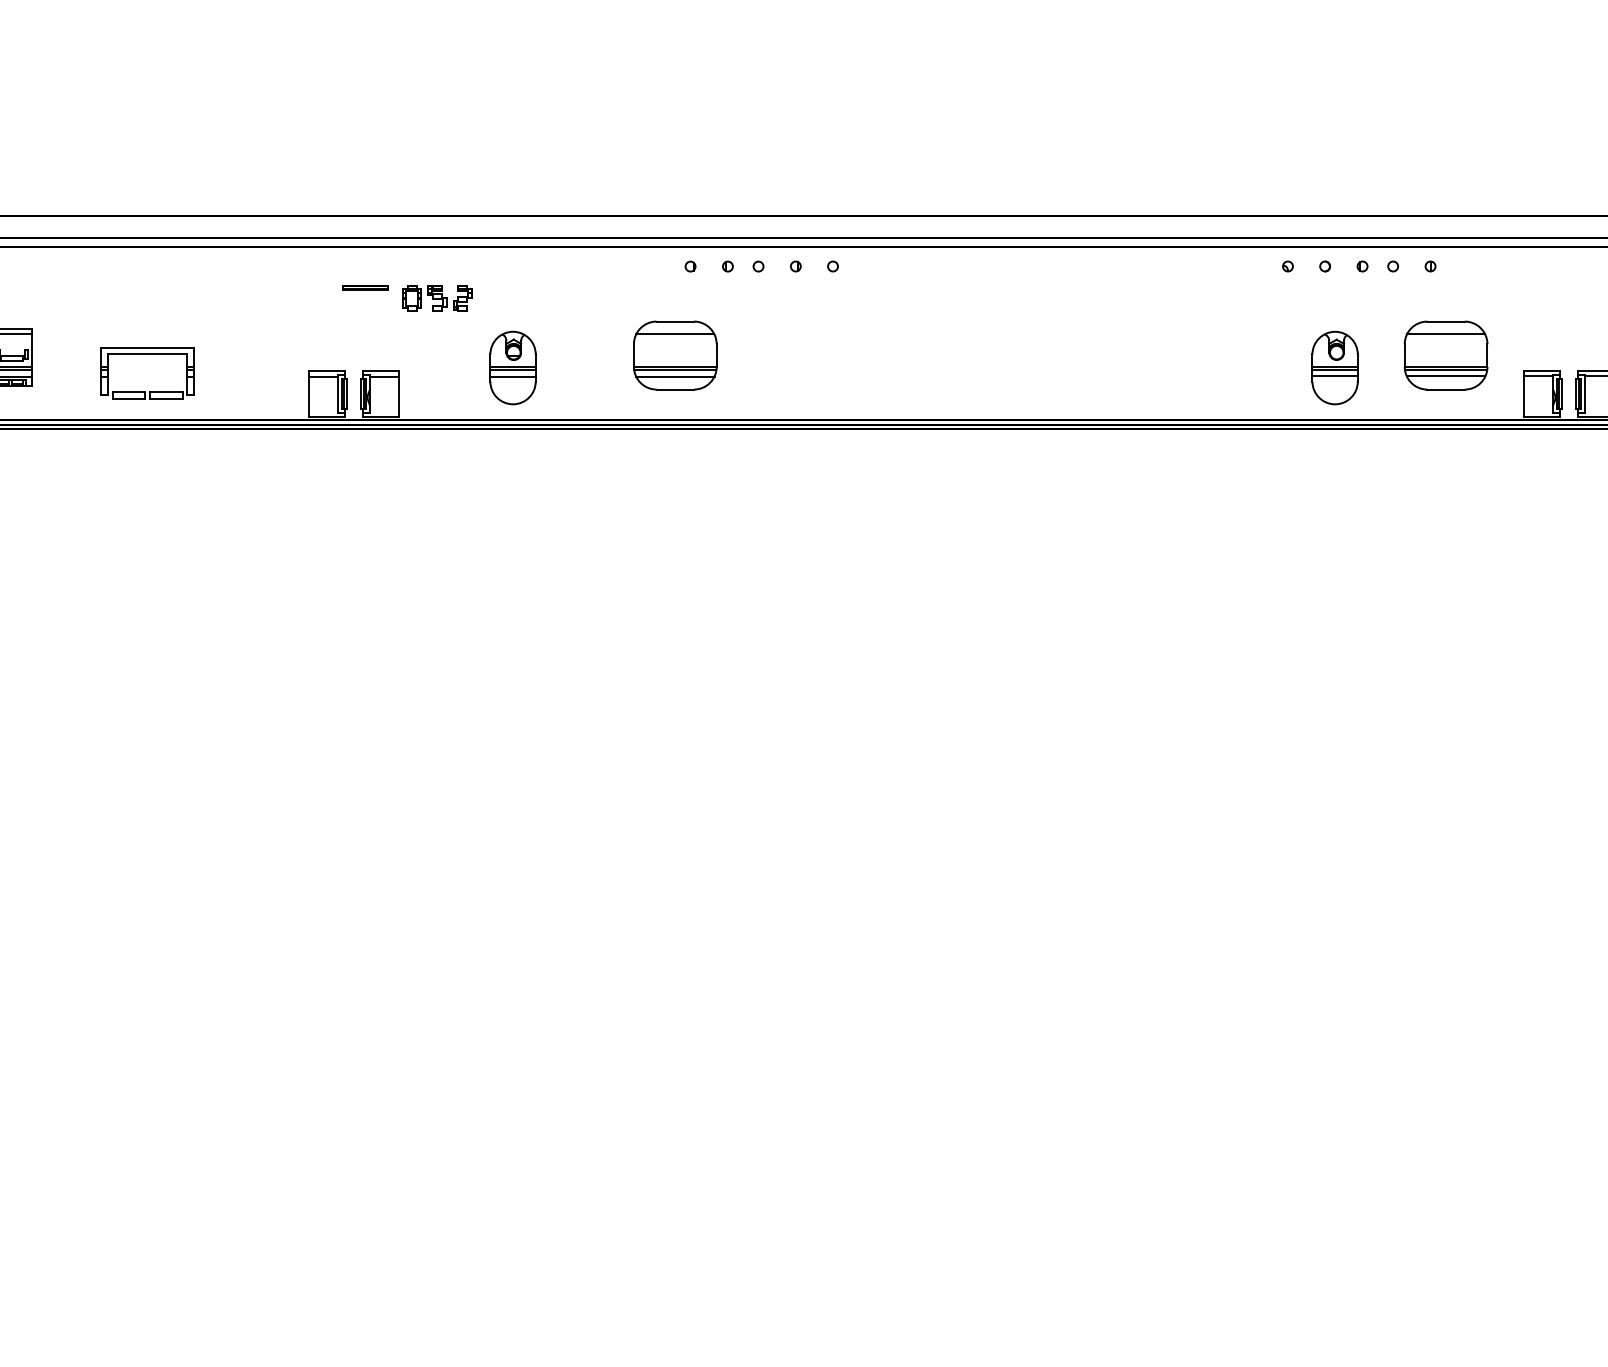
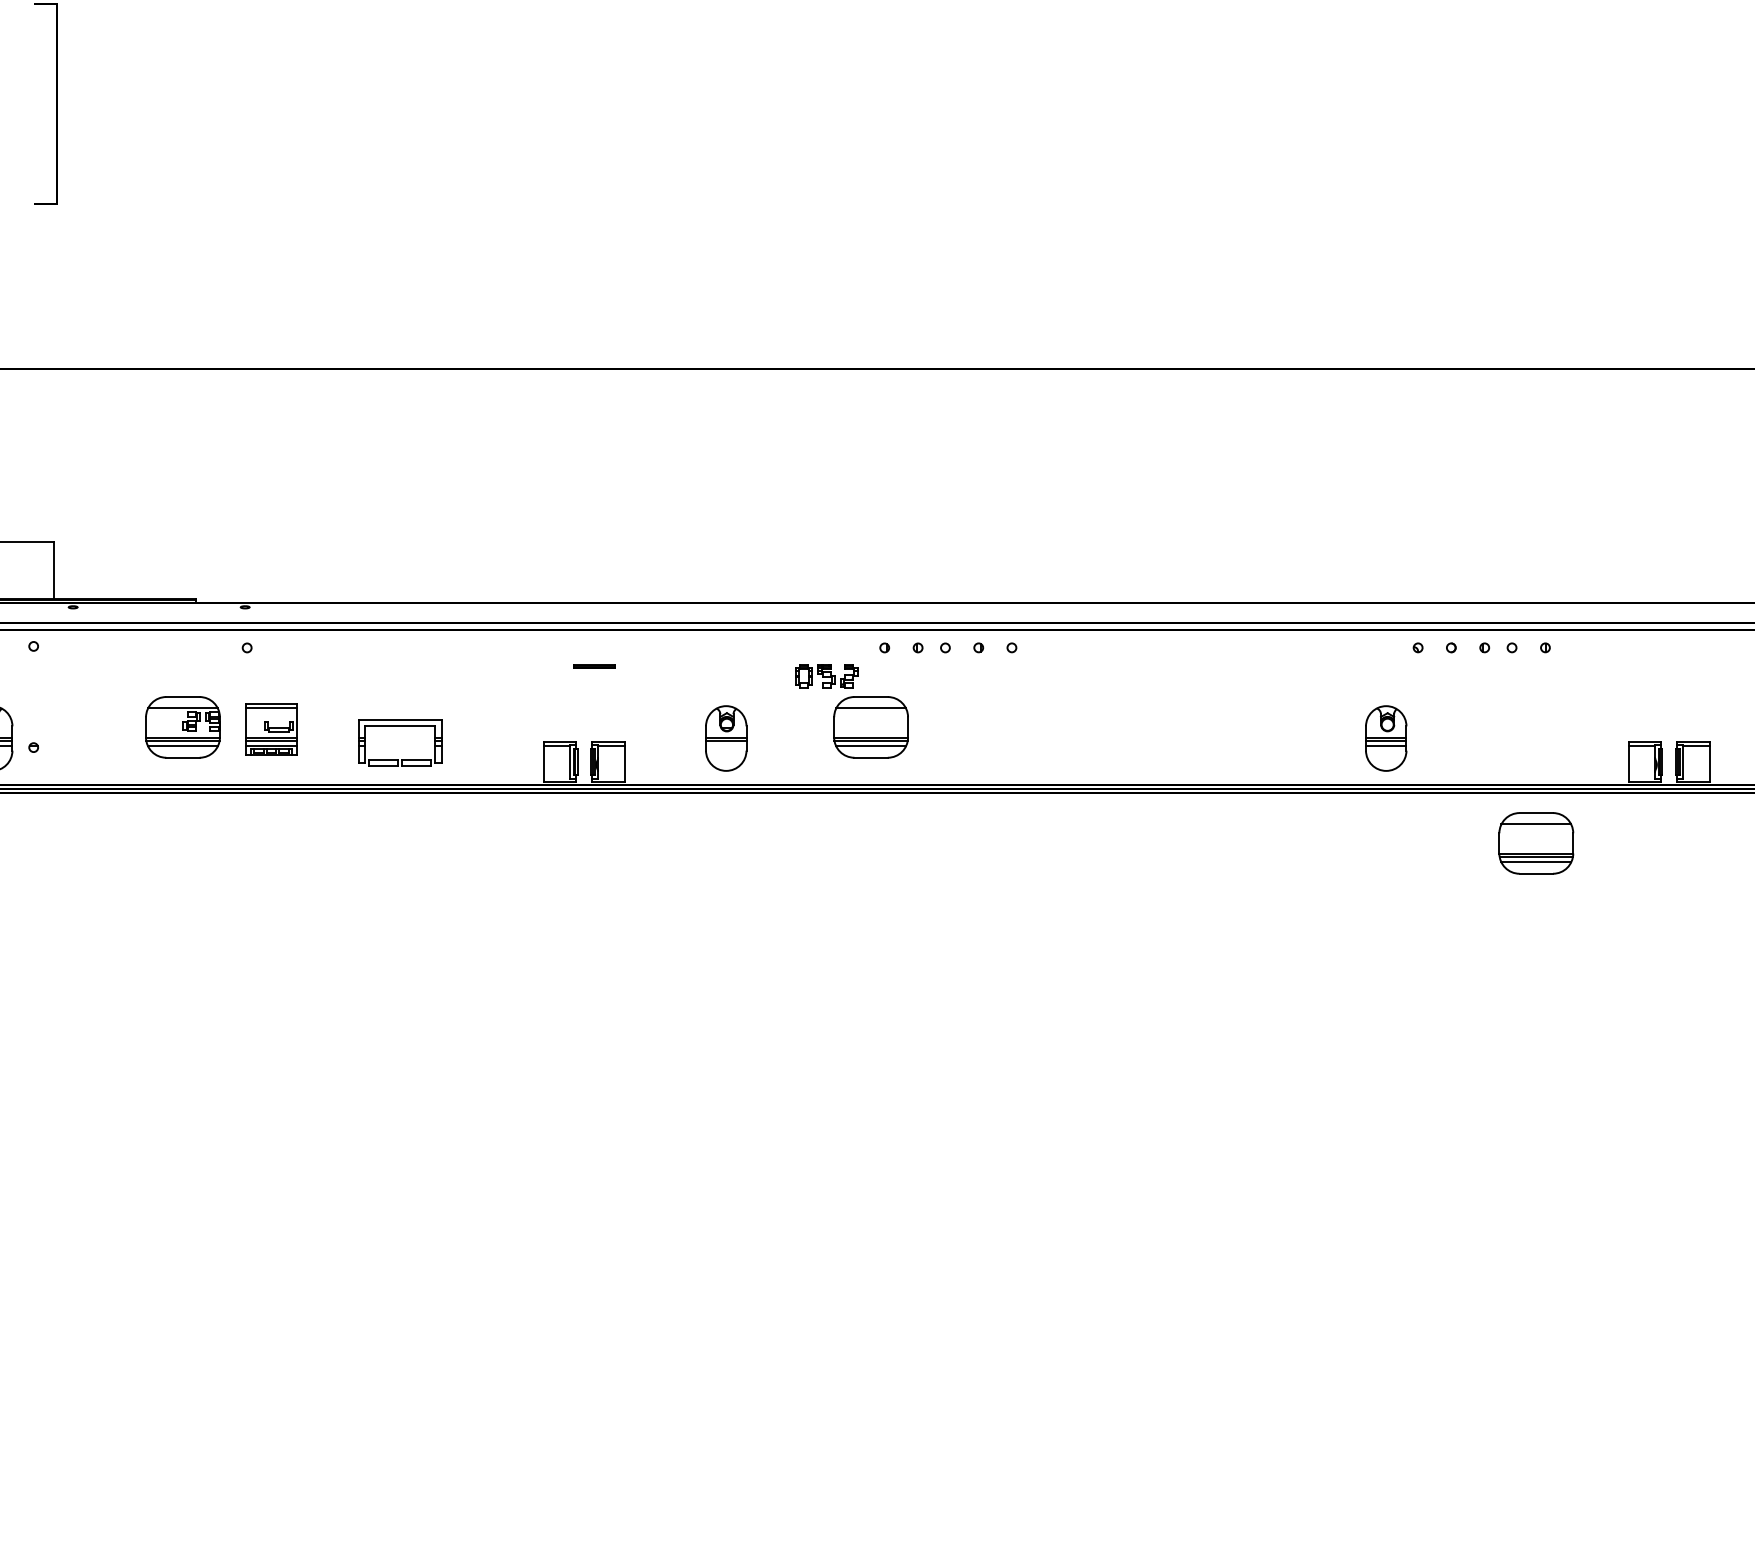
part: (437, 298) -> (826, 676), moved
part: (1446, 355) -> (1536, 843), moved
part: (1335, 368) -> (1386, 738), moved
line: (513, 376) -> (726, 746), removed

